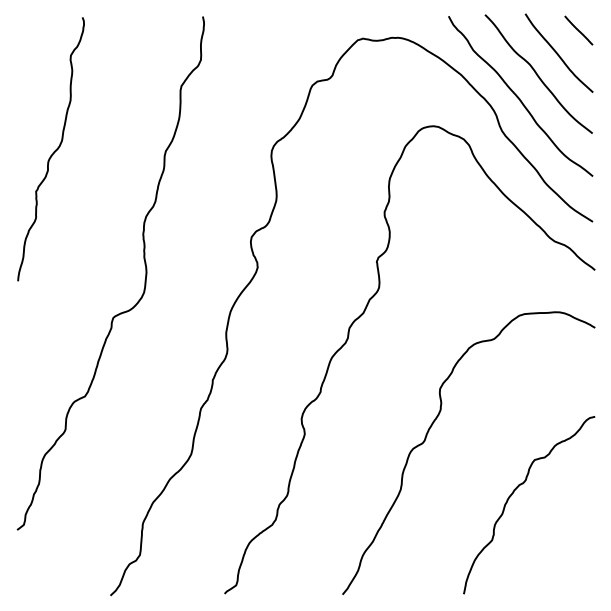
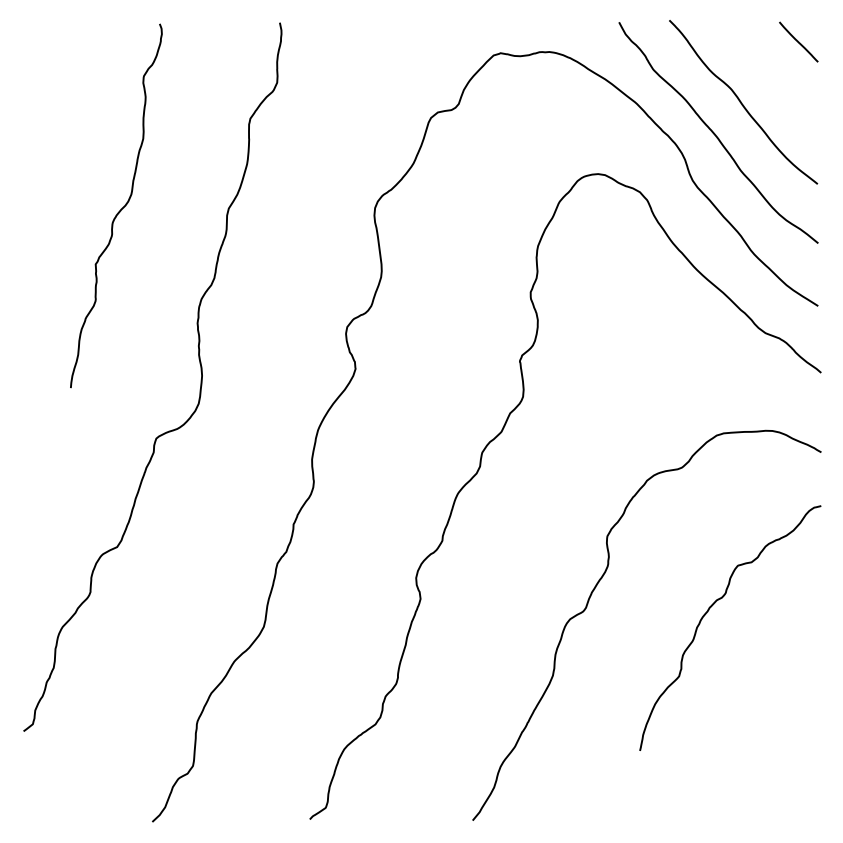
curve: (557, 53) -> (769, 73), removed
curve: (54, 151) -> (120, 209), moved
curve: (512, 494) -> (707, 613), moved

